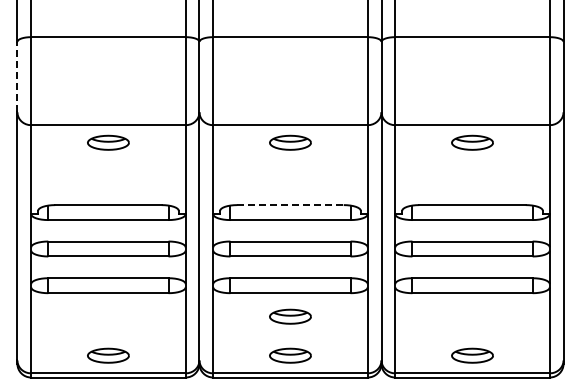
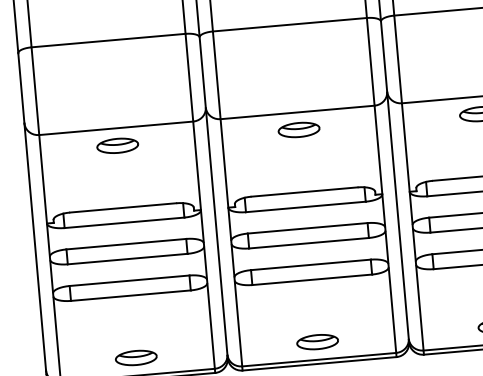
line: (17, 76) -> (21, 87), dashed -> solid
line: (290, 205) -> (304, 192), dashed -> solid
part: (290, 316) -> (314, 303), removed

